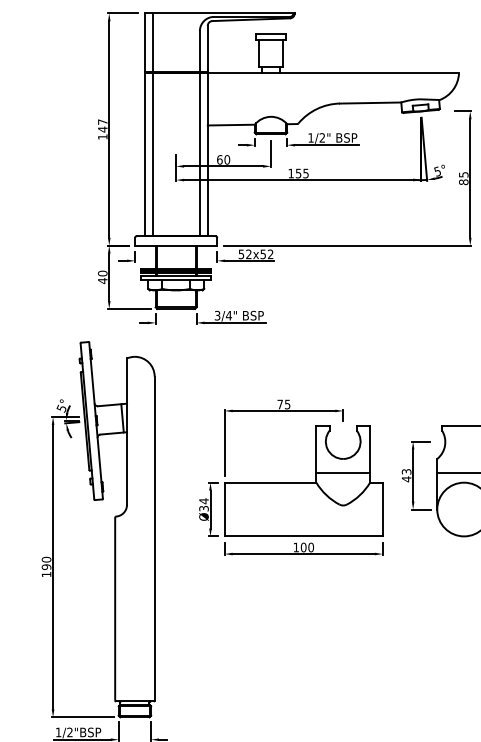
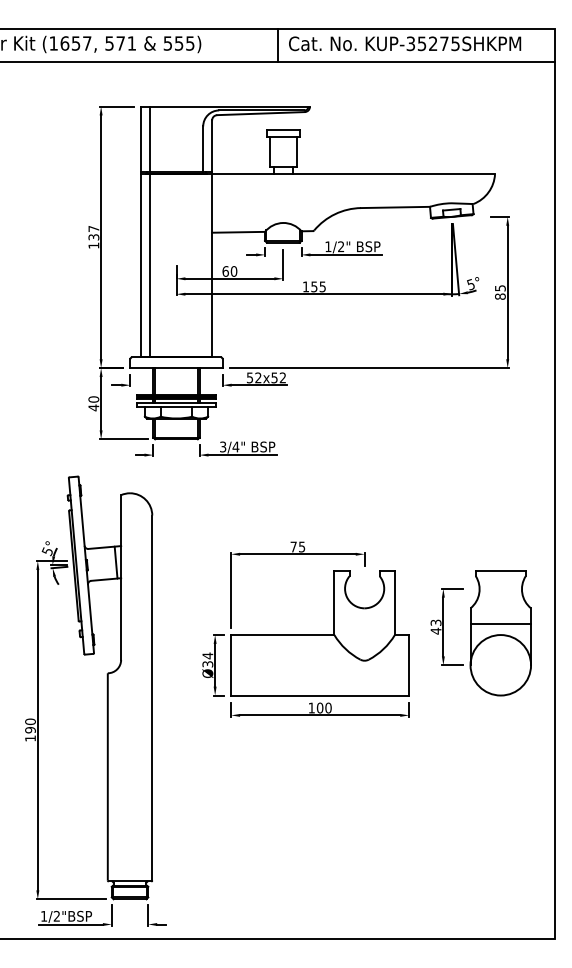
text: (102, 129) -> (93, 237), 147 -> 137
line: (200, 154) -> (203, 265), removed
line: (343, 473) -> (364, 624), removed

